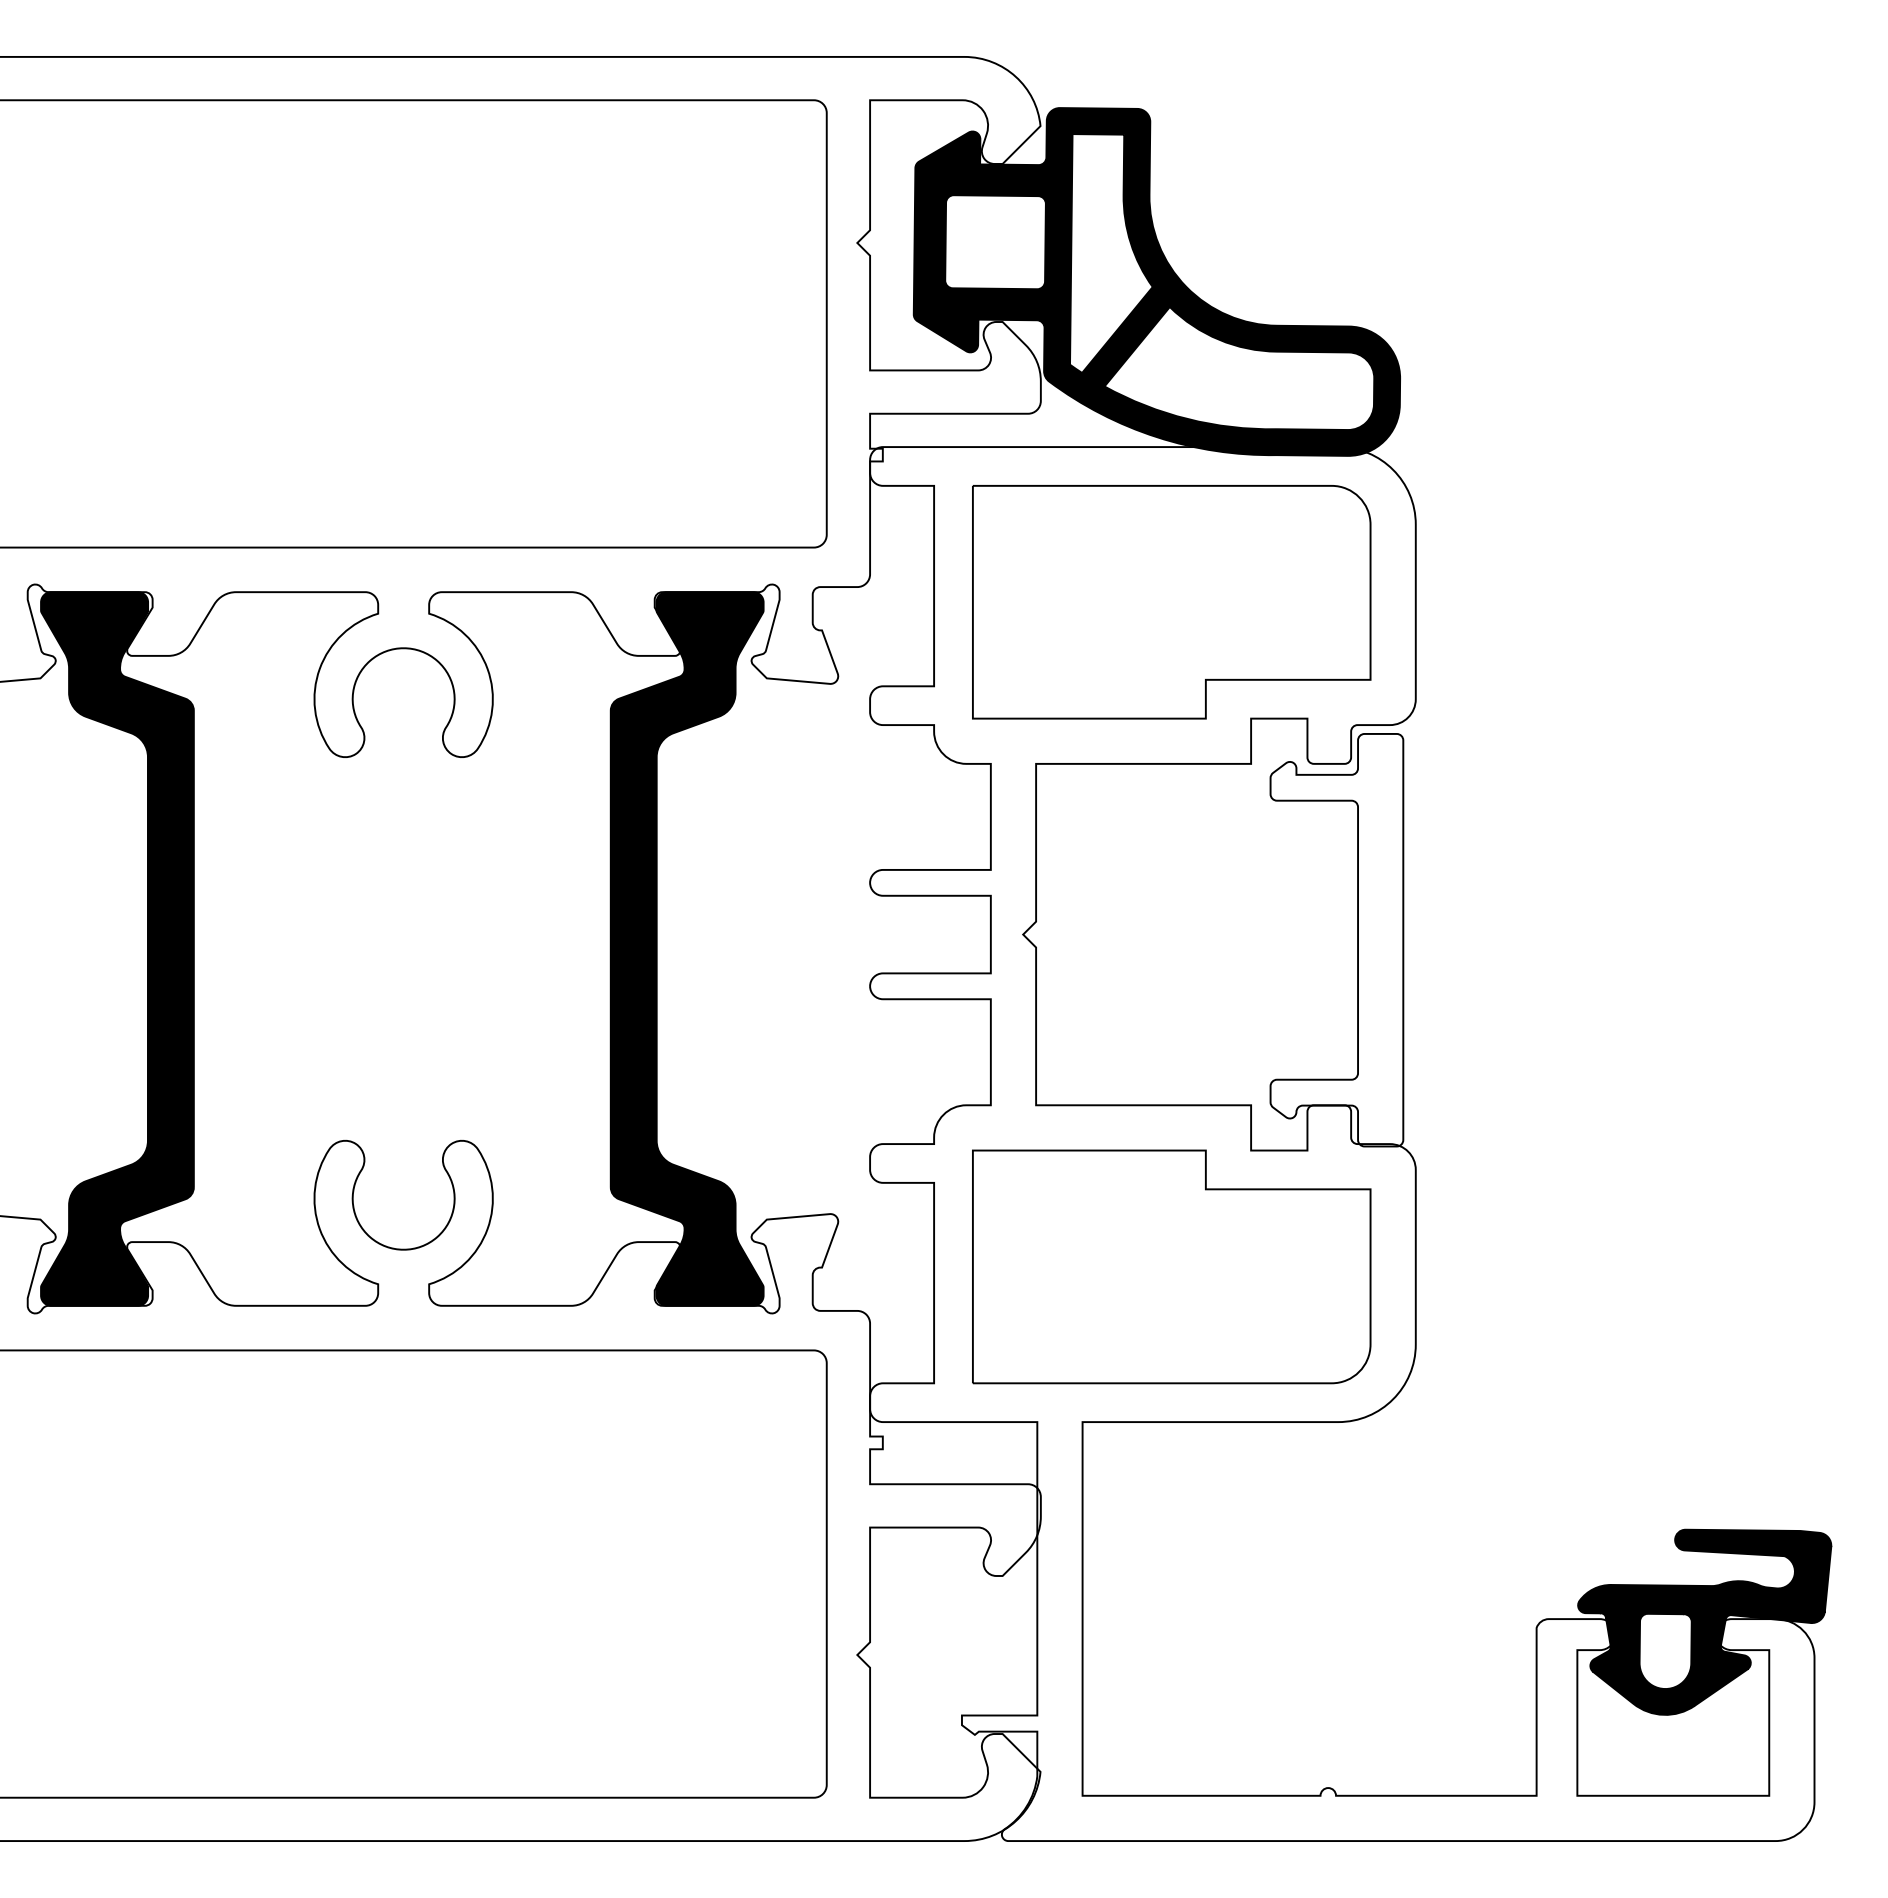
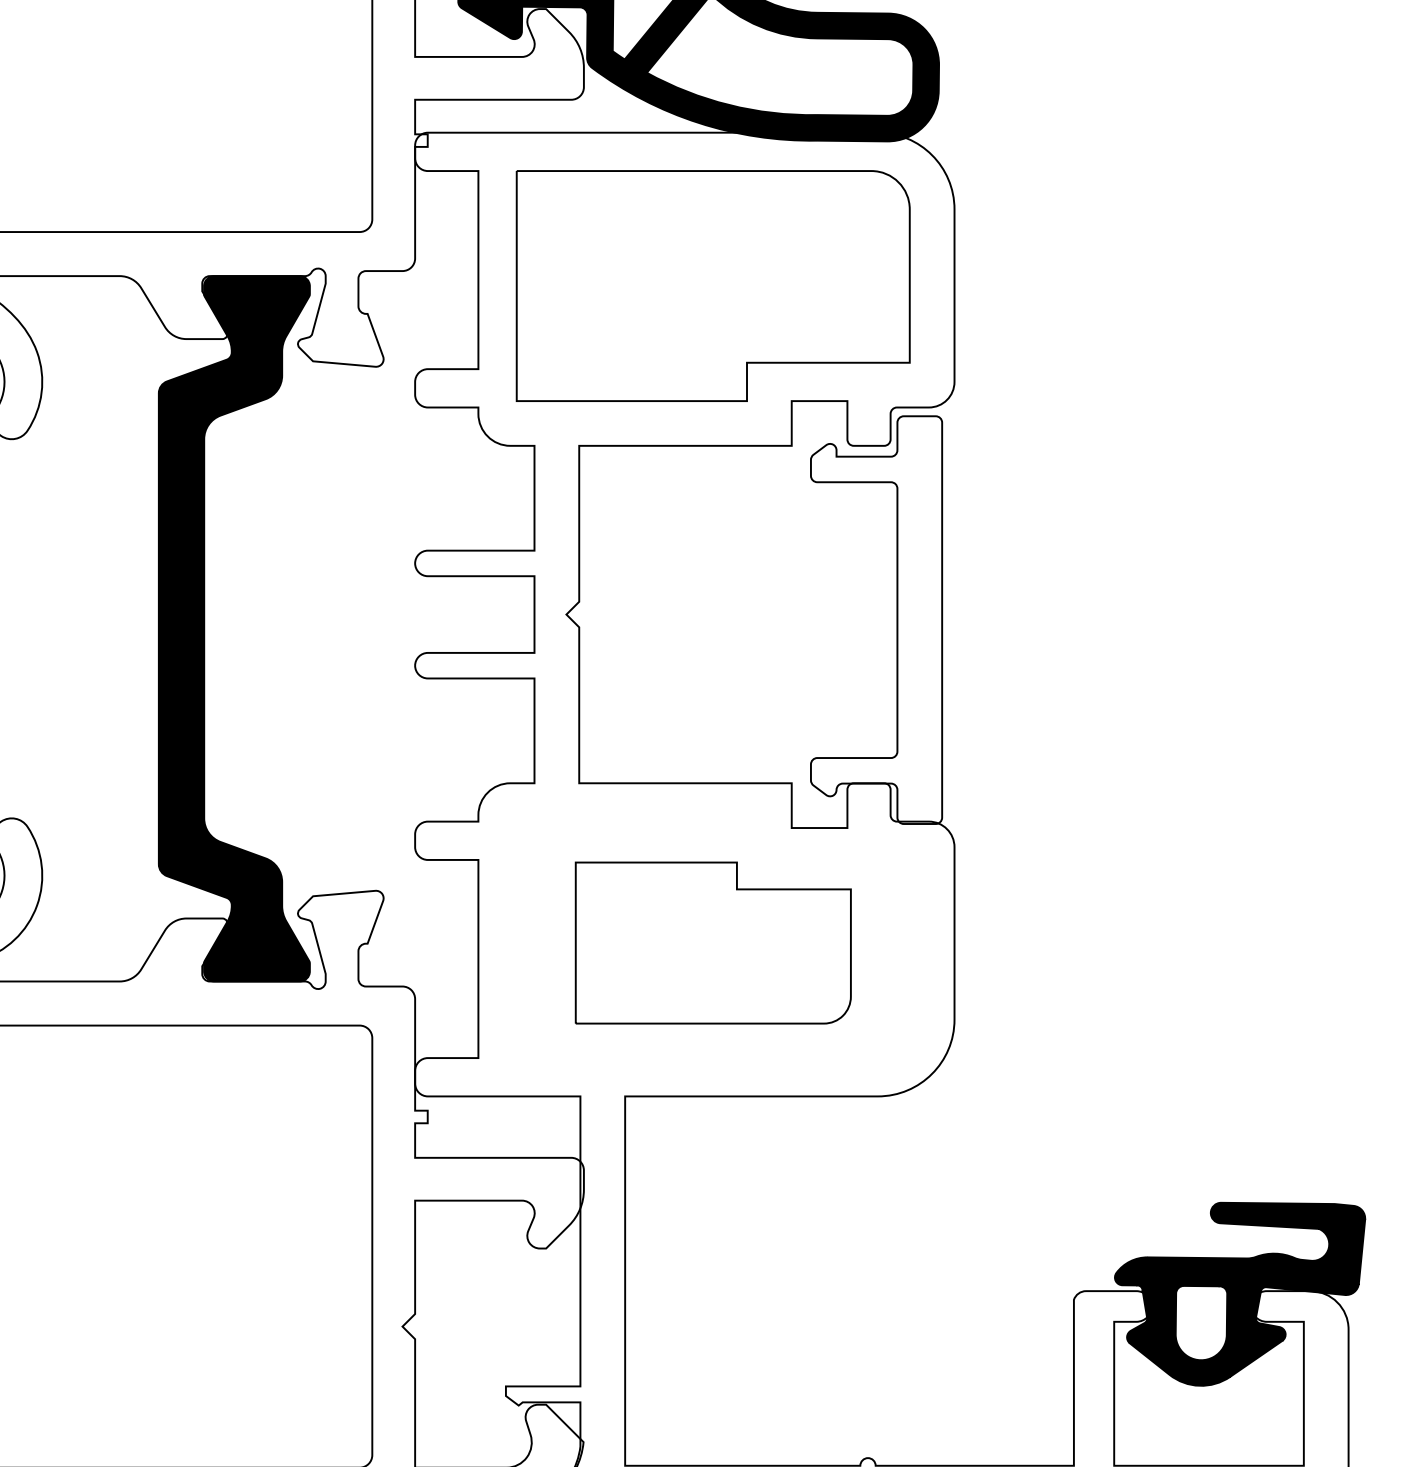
part: (1171, 1266) -> (713, 942), size x0.7

